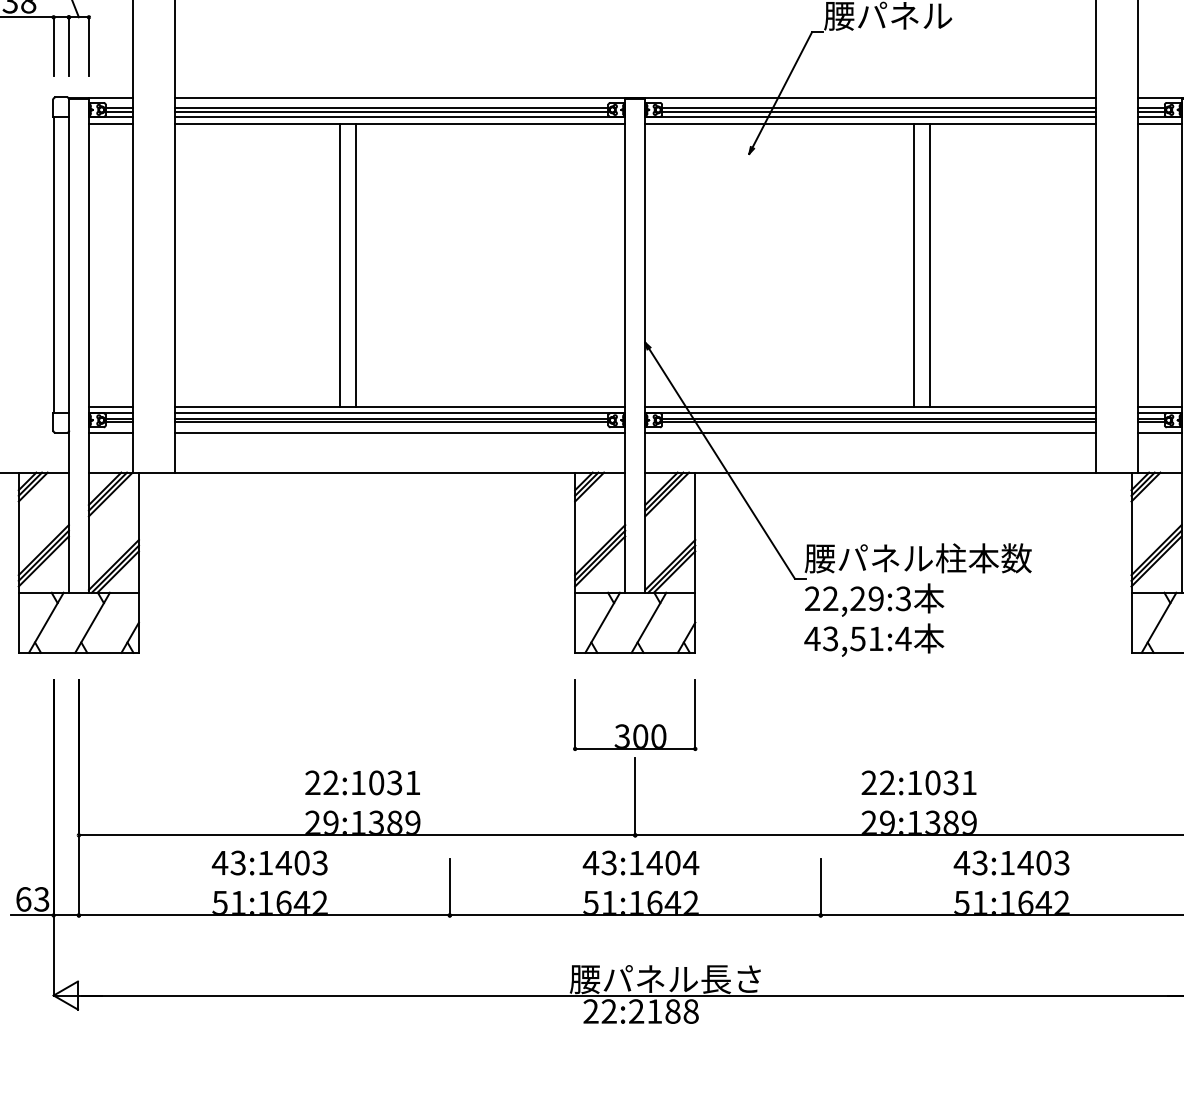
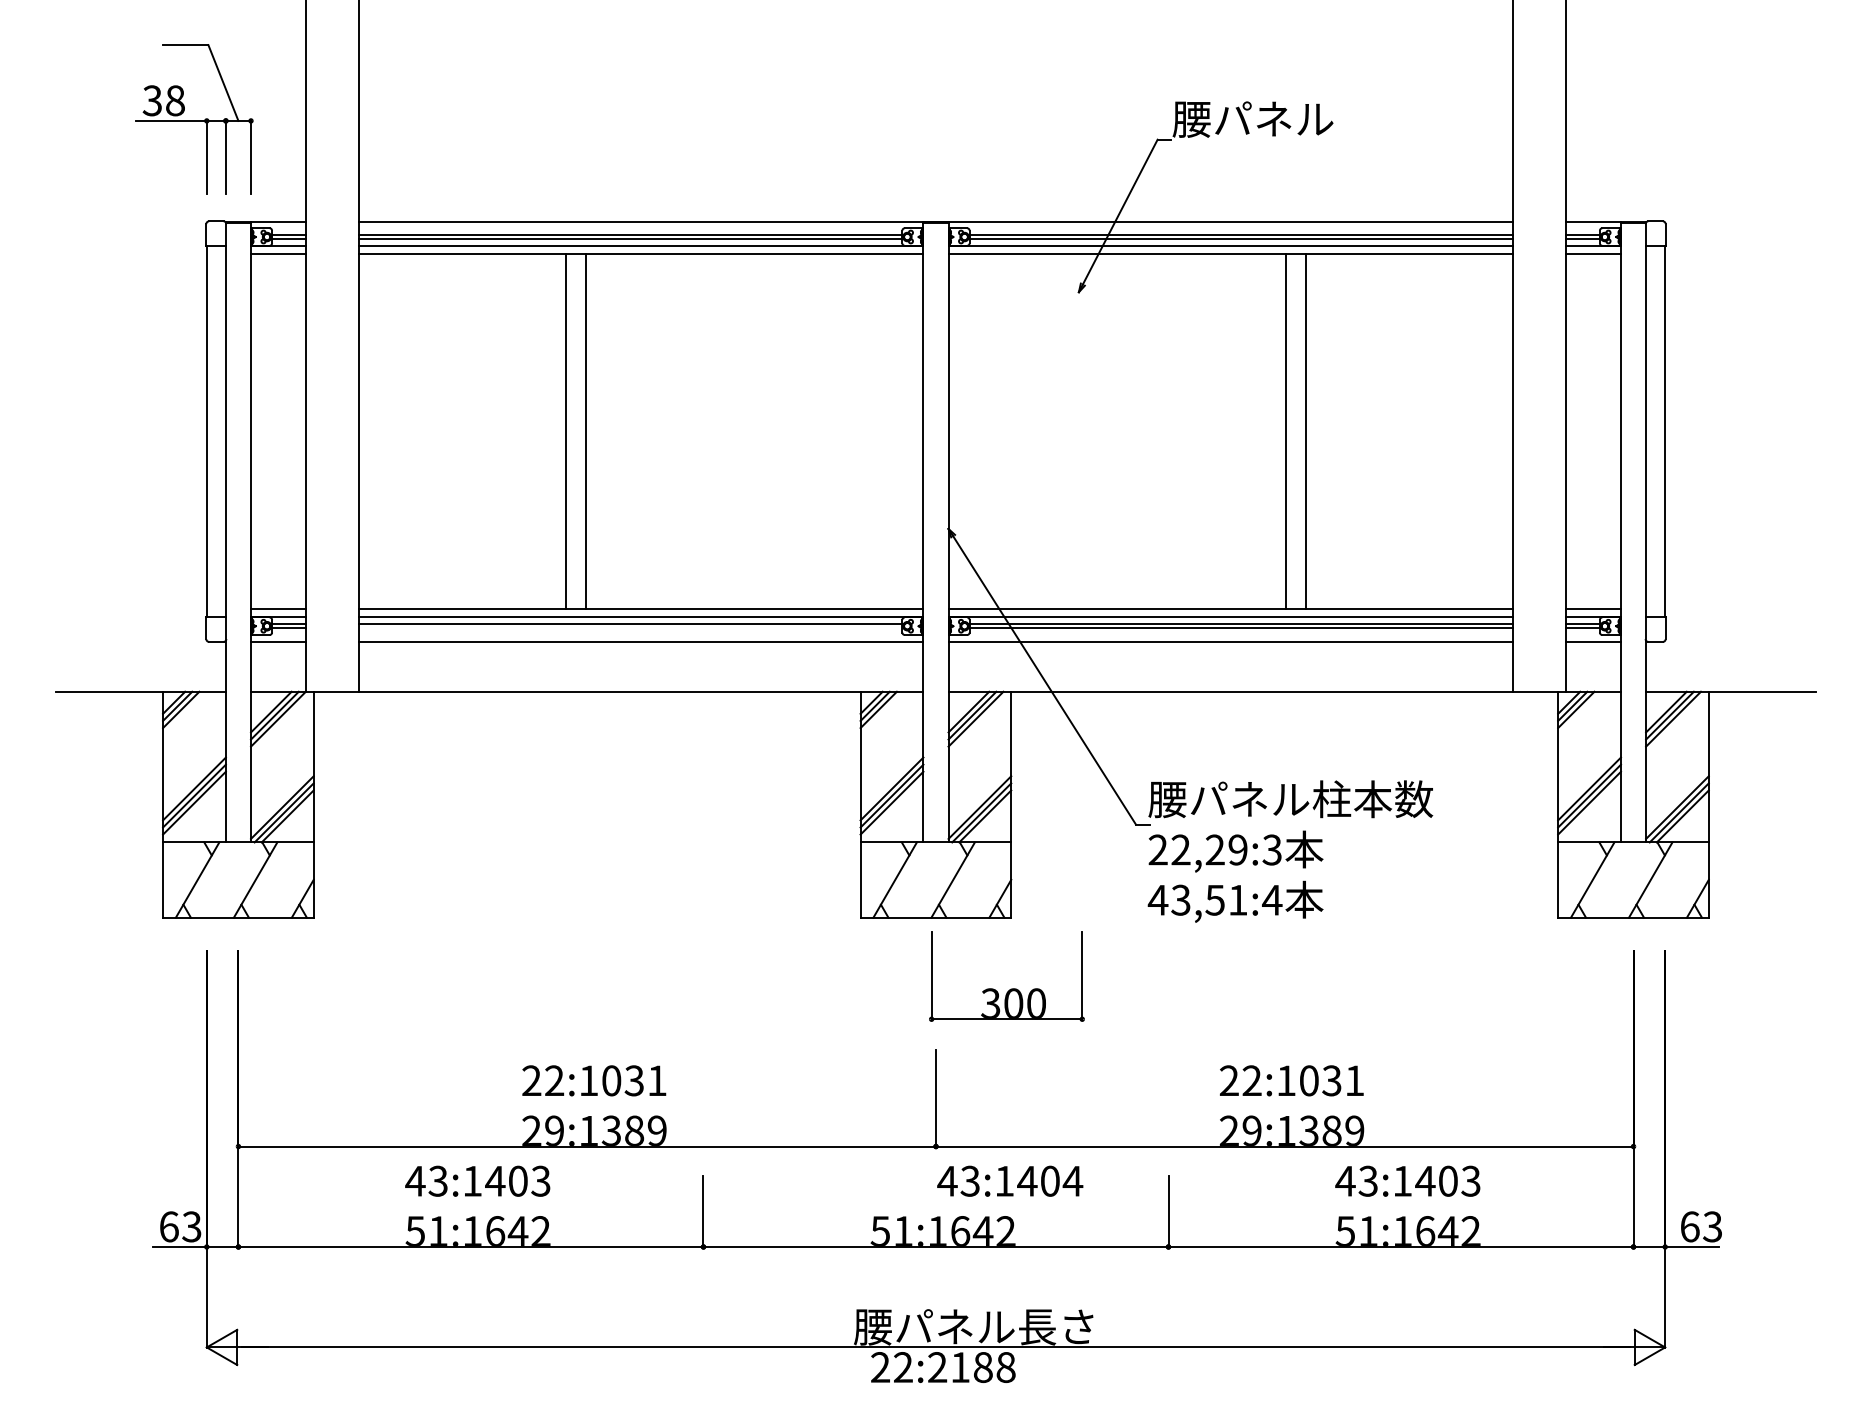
line: (391, 422) -> (630, 628), removed
part: (638, 724) -> (1011, 988), moved
text: (641, 862) -> (1010, 1180), moved

